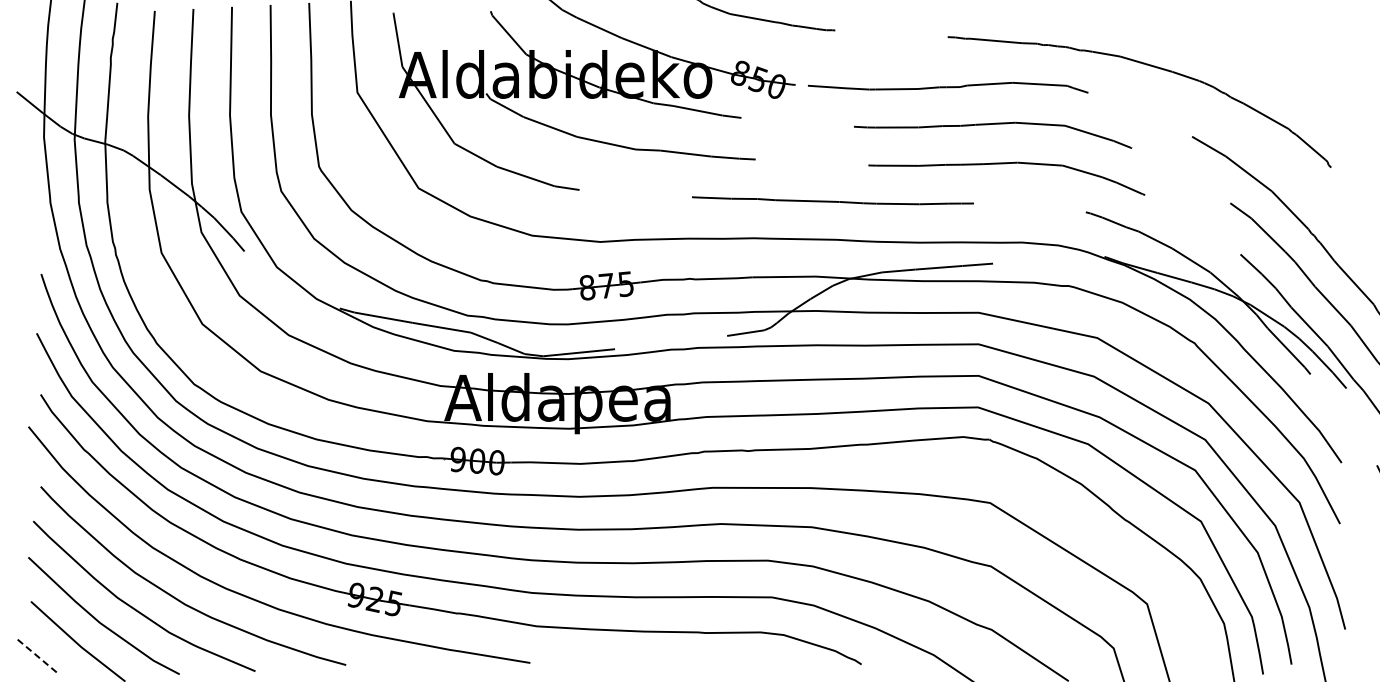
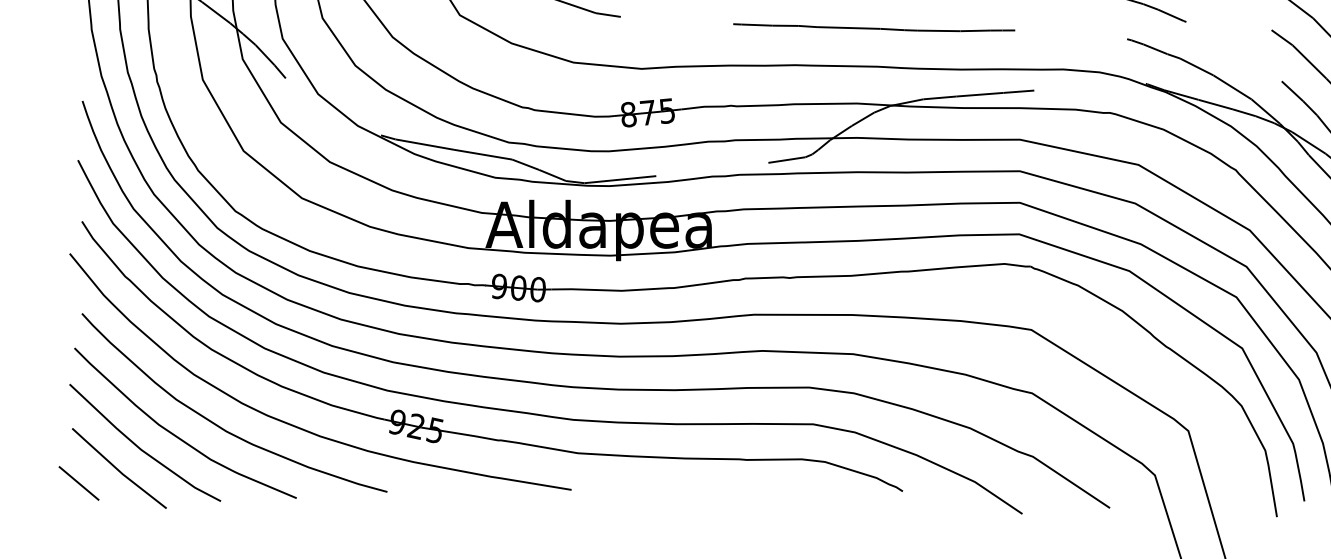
line: (38, 656) -> (79, 483), dashed -> solid

